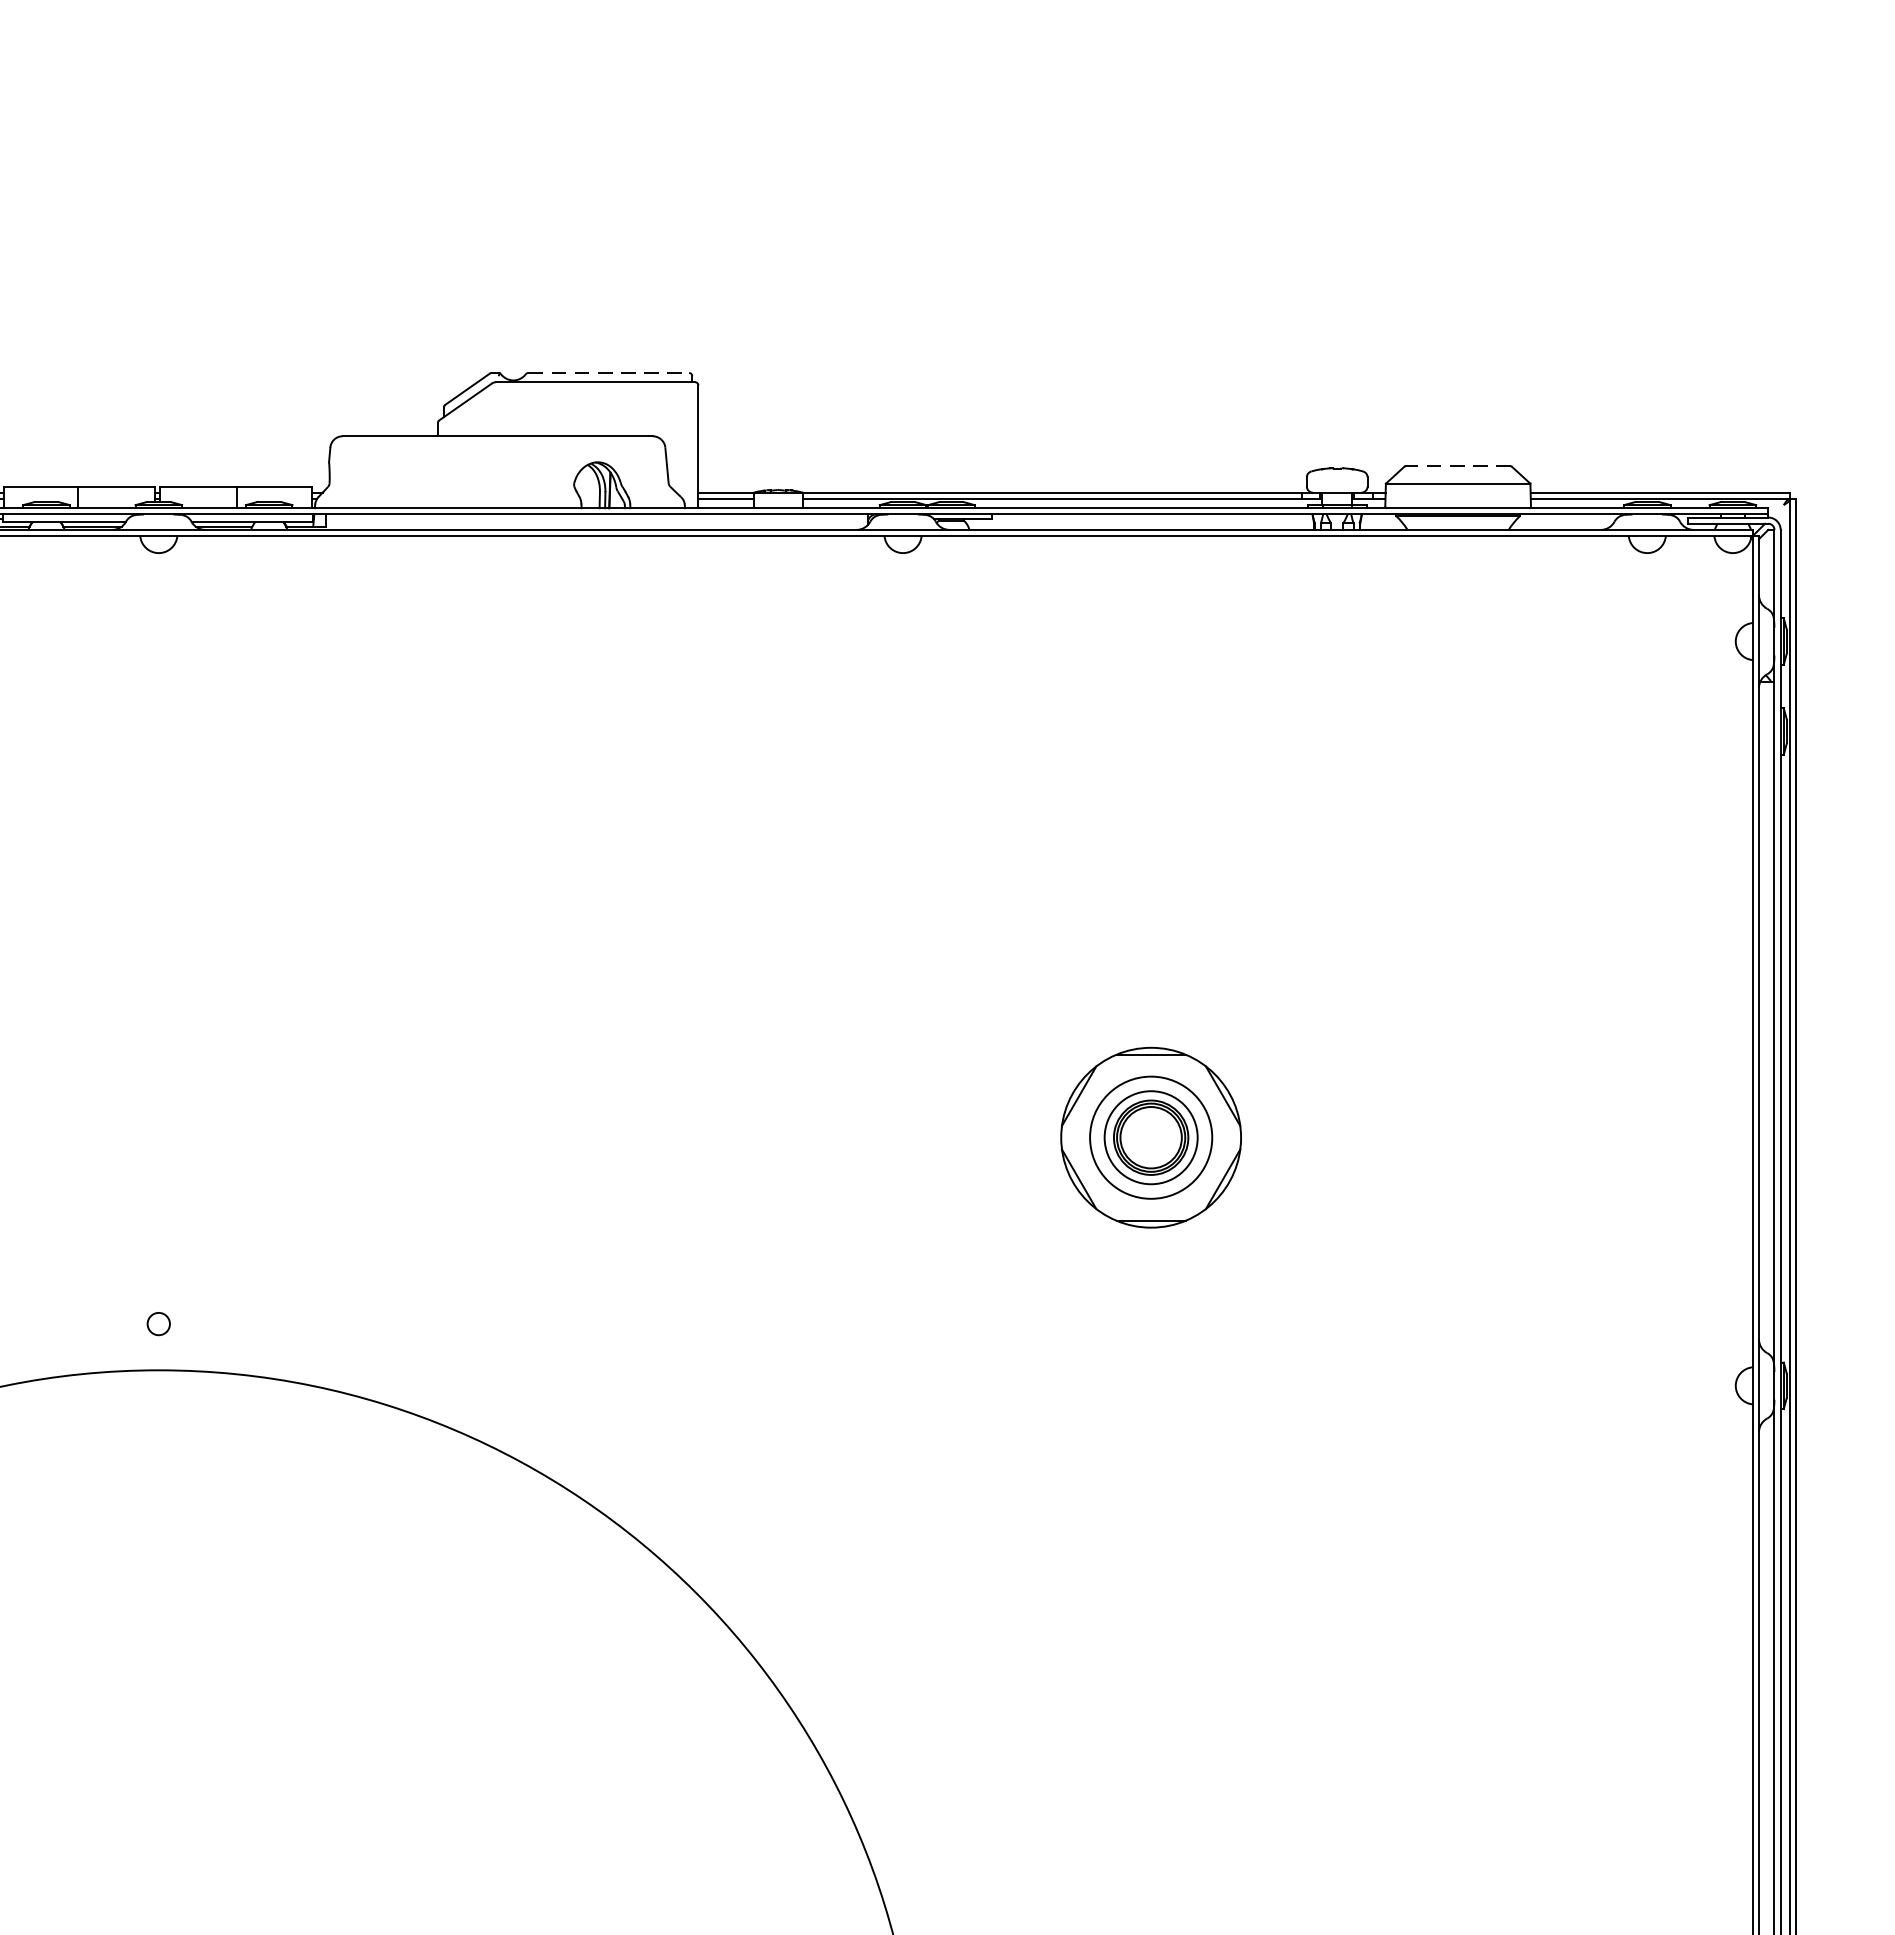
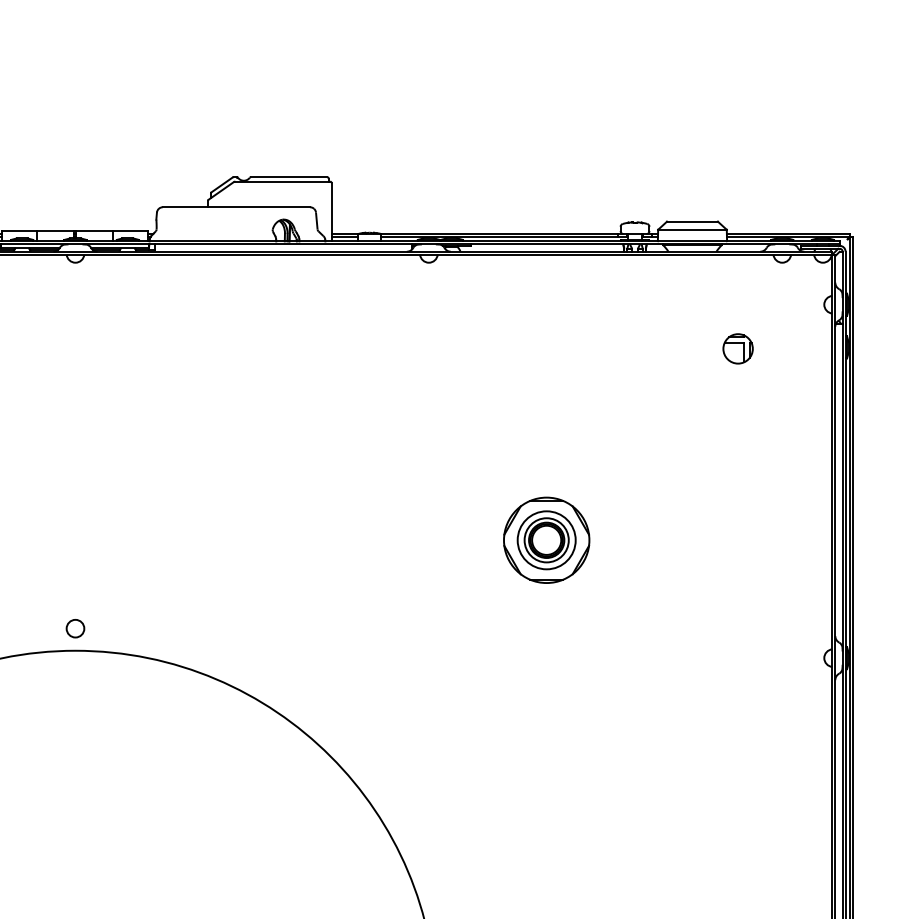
line: (609, 373) -> (289, 177), dashed -> solid
line: (1456, 466) -> (691, 221), dashed -> solid
part: (1552, 733) -> (737, 348), added
circle: (158, 1323) -> (75, 628), size x1.67

